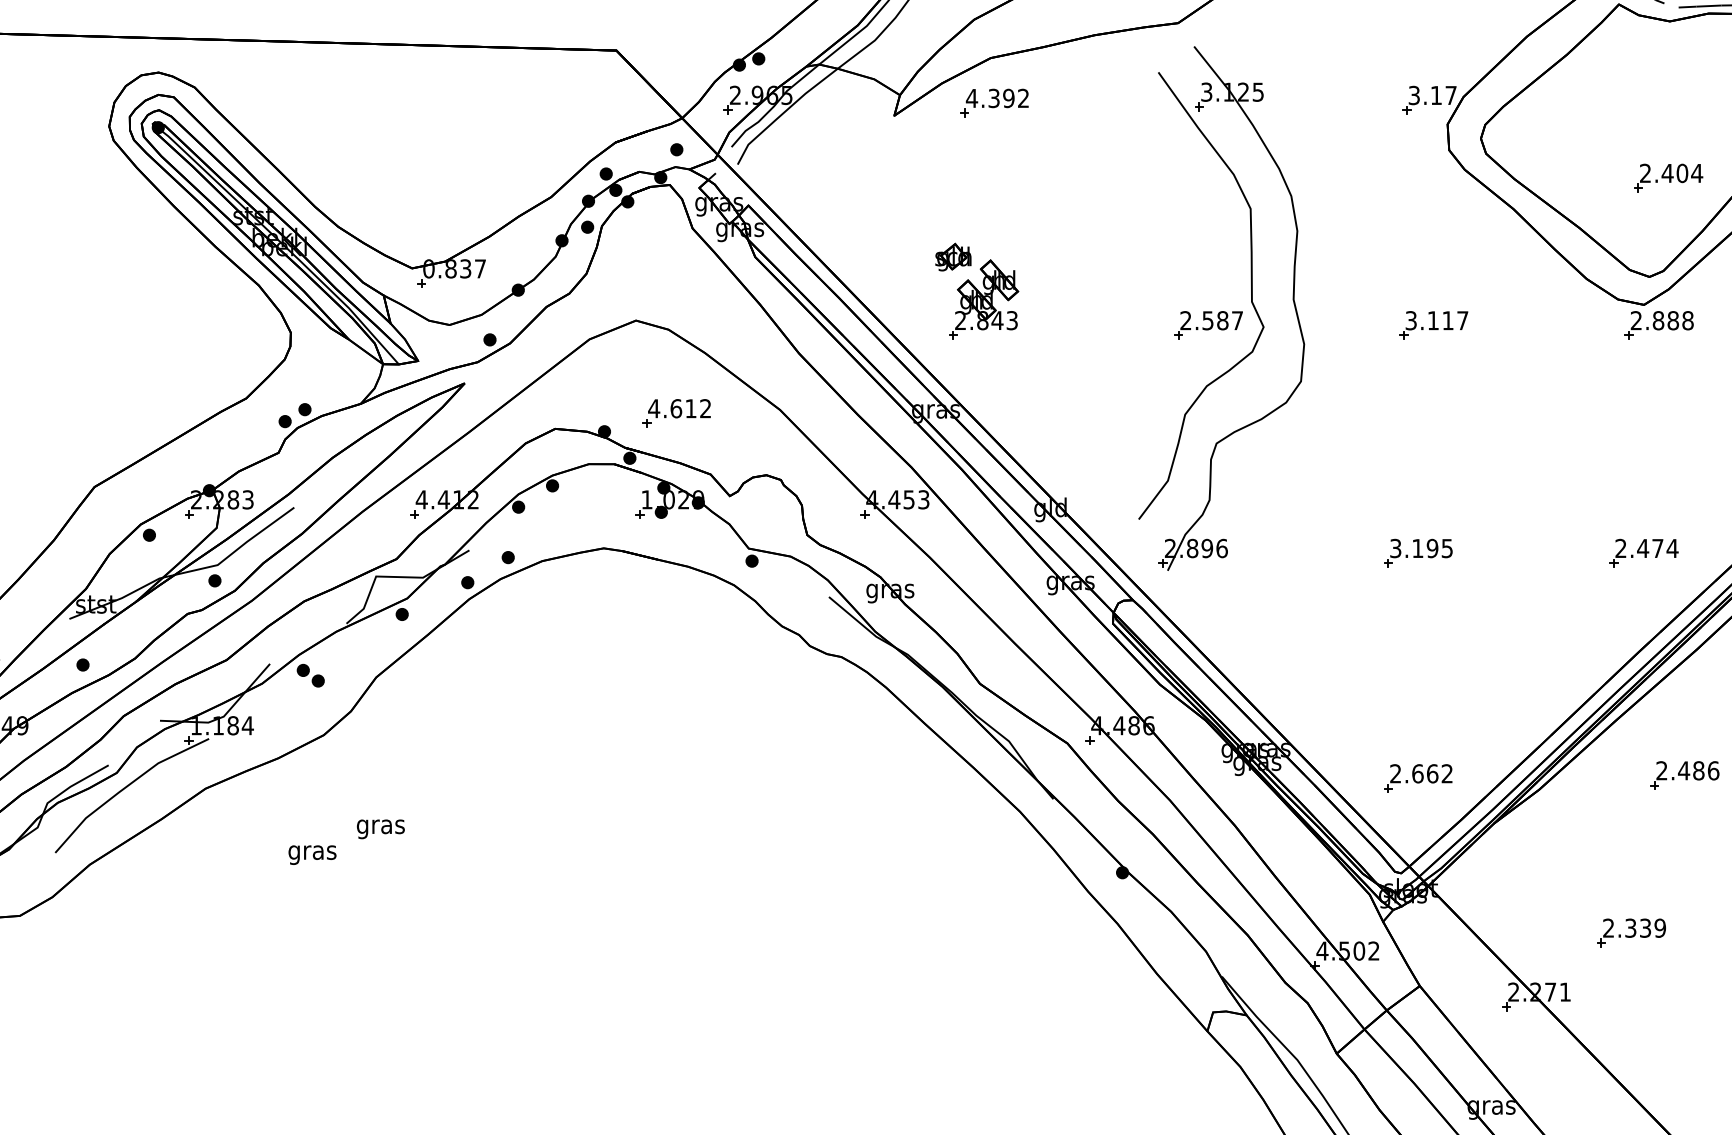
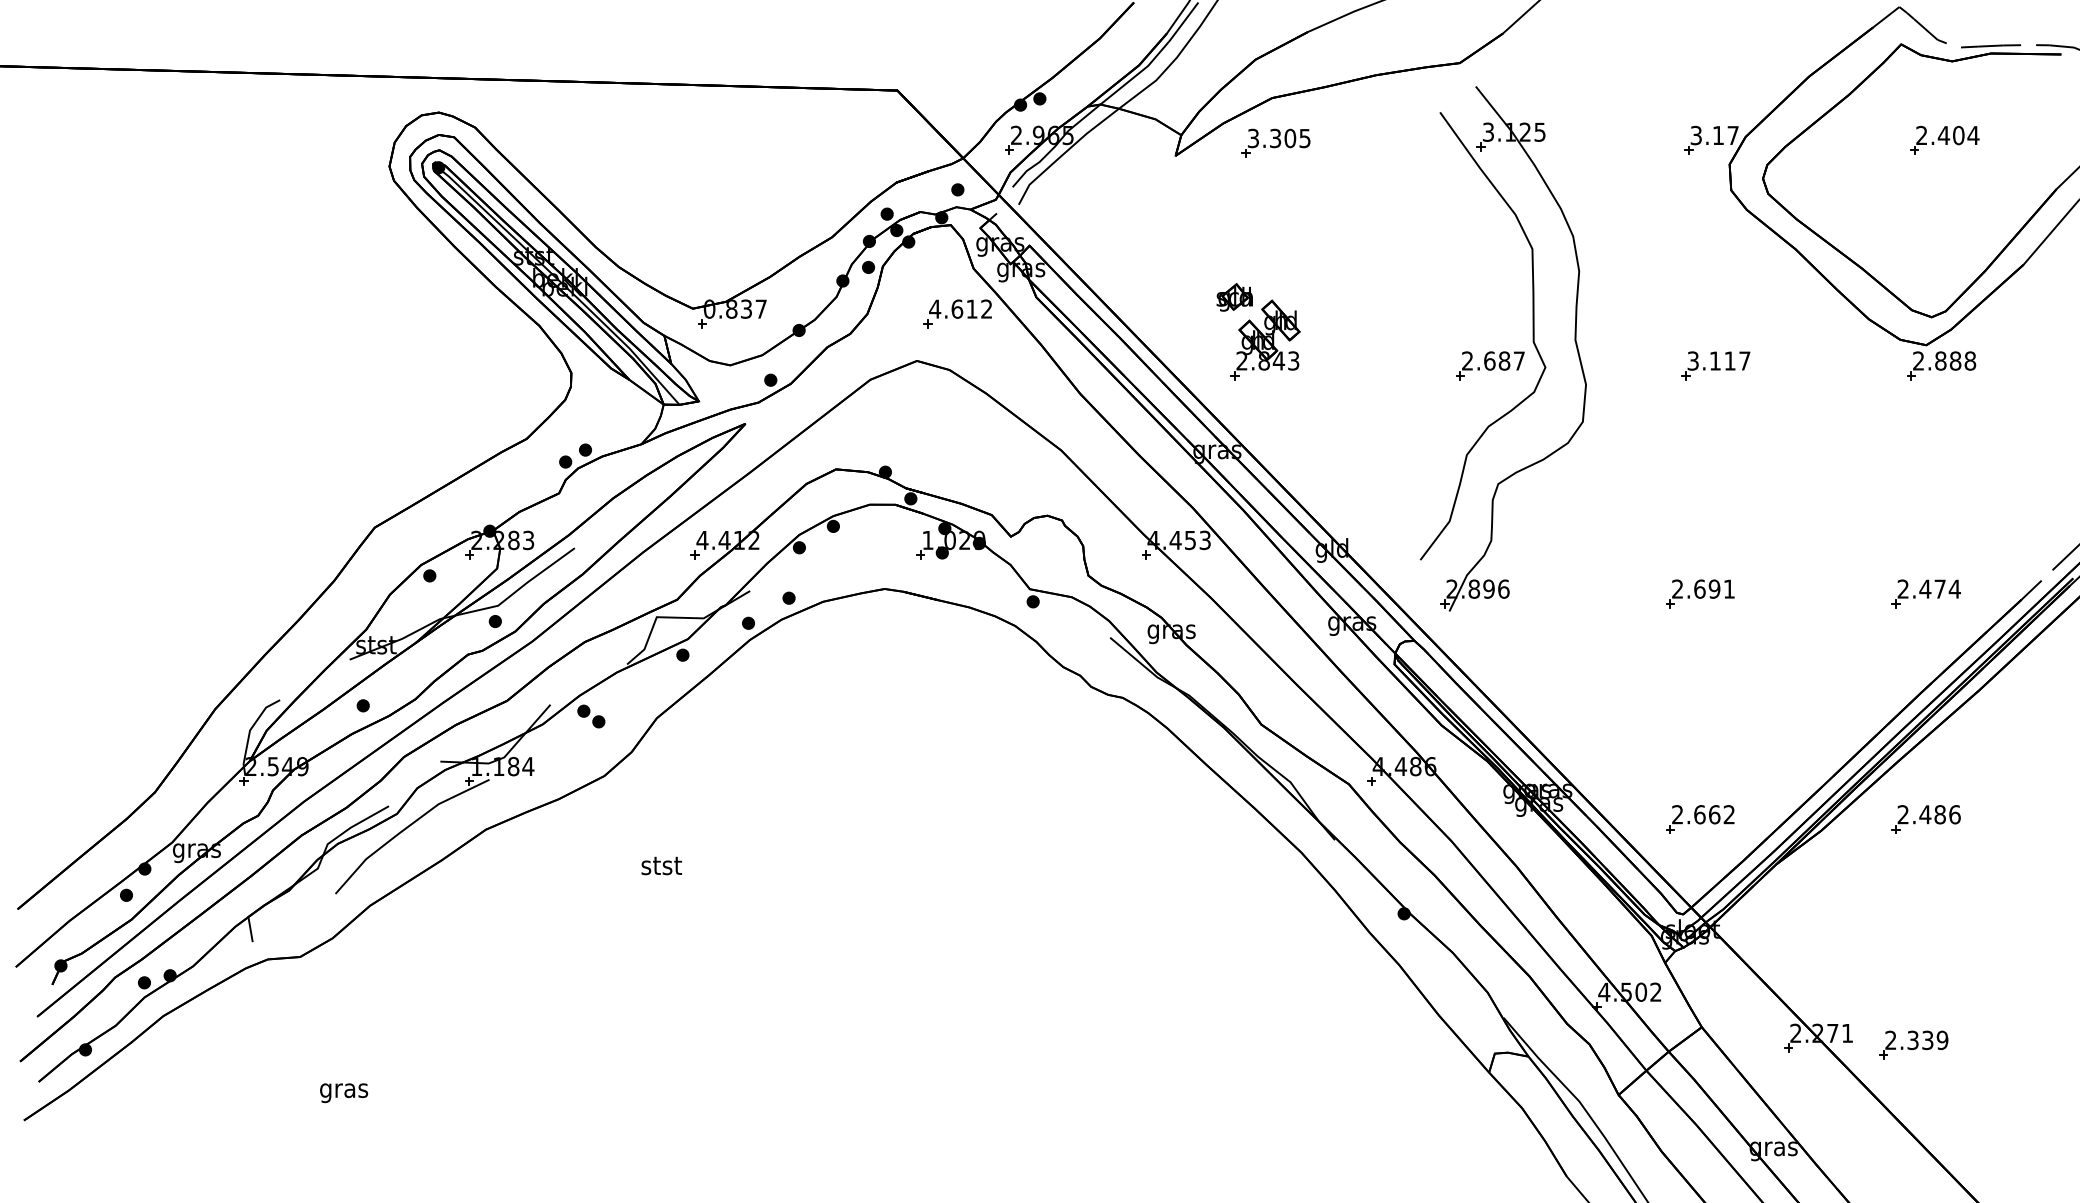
text: (997, 98) -> (1278, 138), 4.392 -> 3.305
part: (1668, 177) -> (1944, 139), moved
text: (1207, 320) -> (1489, 360), 2.587 -> 2.687
part: (676, 413) -> (957, 313), moved
text: (1421, 547) -> (1703, 588), 3.195 -> 2.691
part: (1684, 775) -> (1925, 819), moved
text: (380, 827) -> (661, 868), gras -> stst
text: (312, 855) -> (344, 1093), moved
part: (1631, 932) -> (1913, 1044), moved

